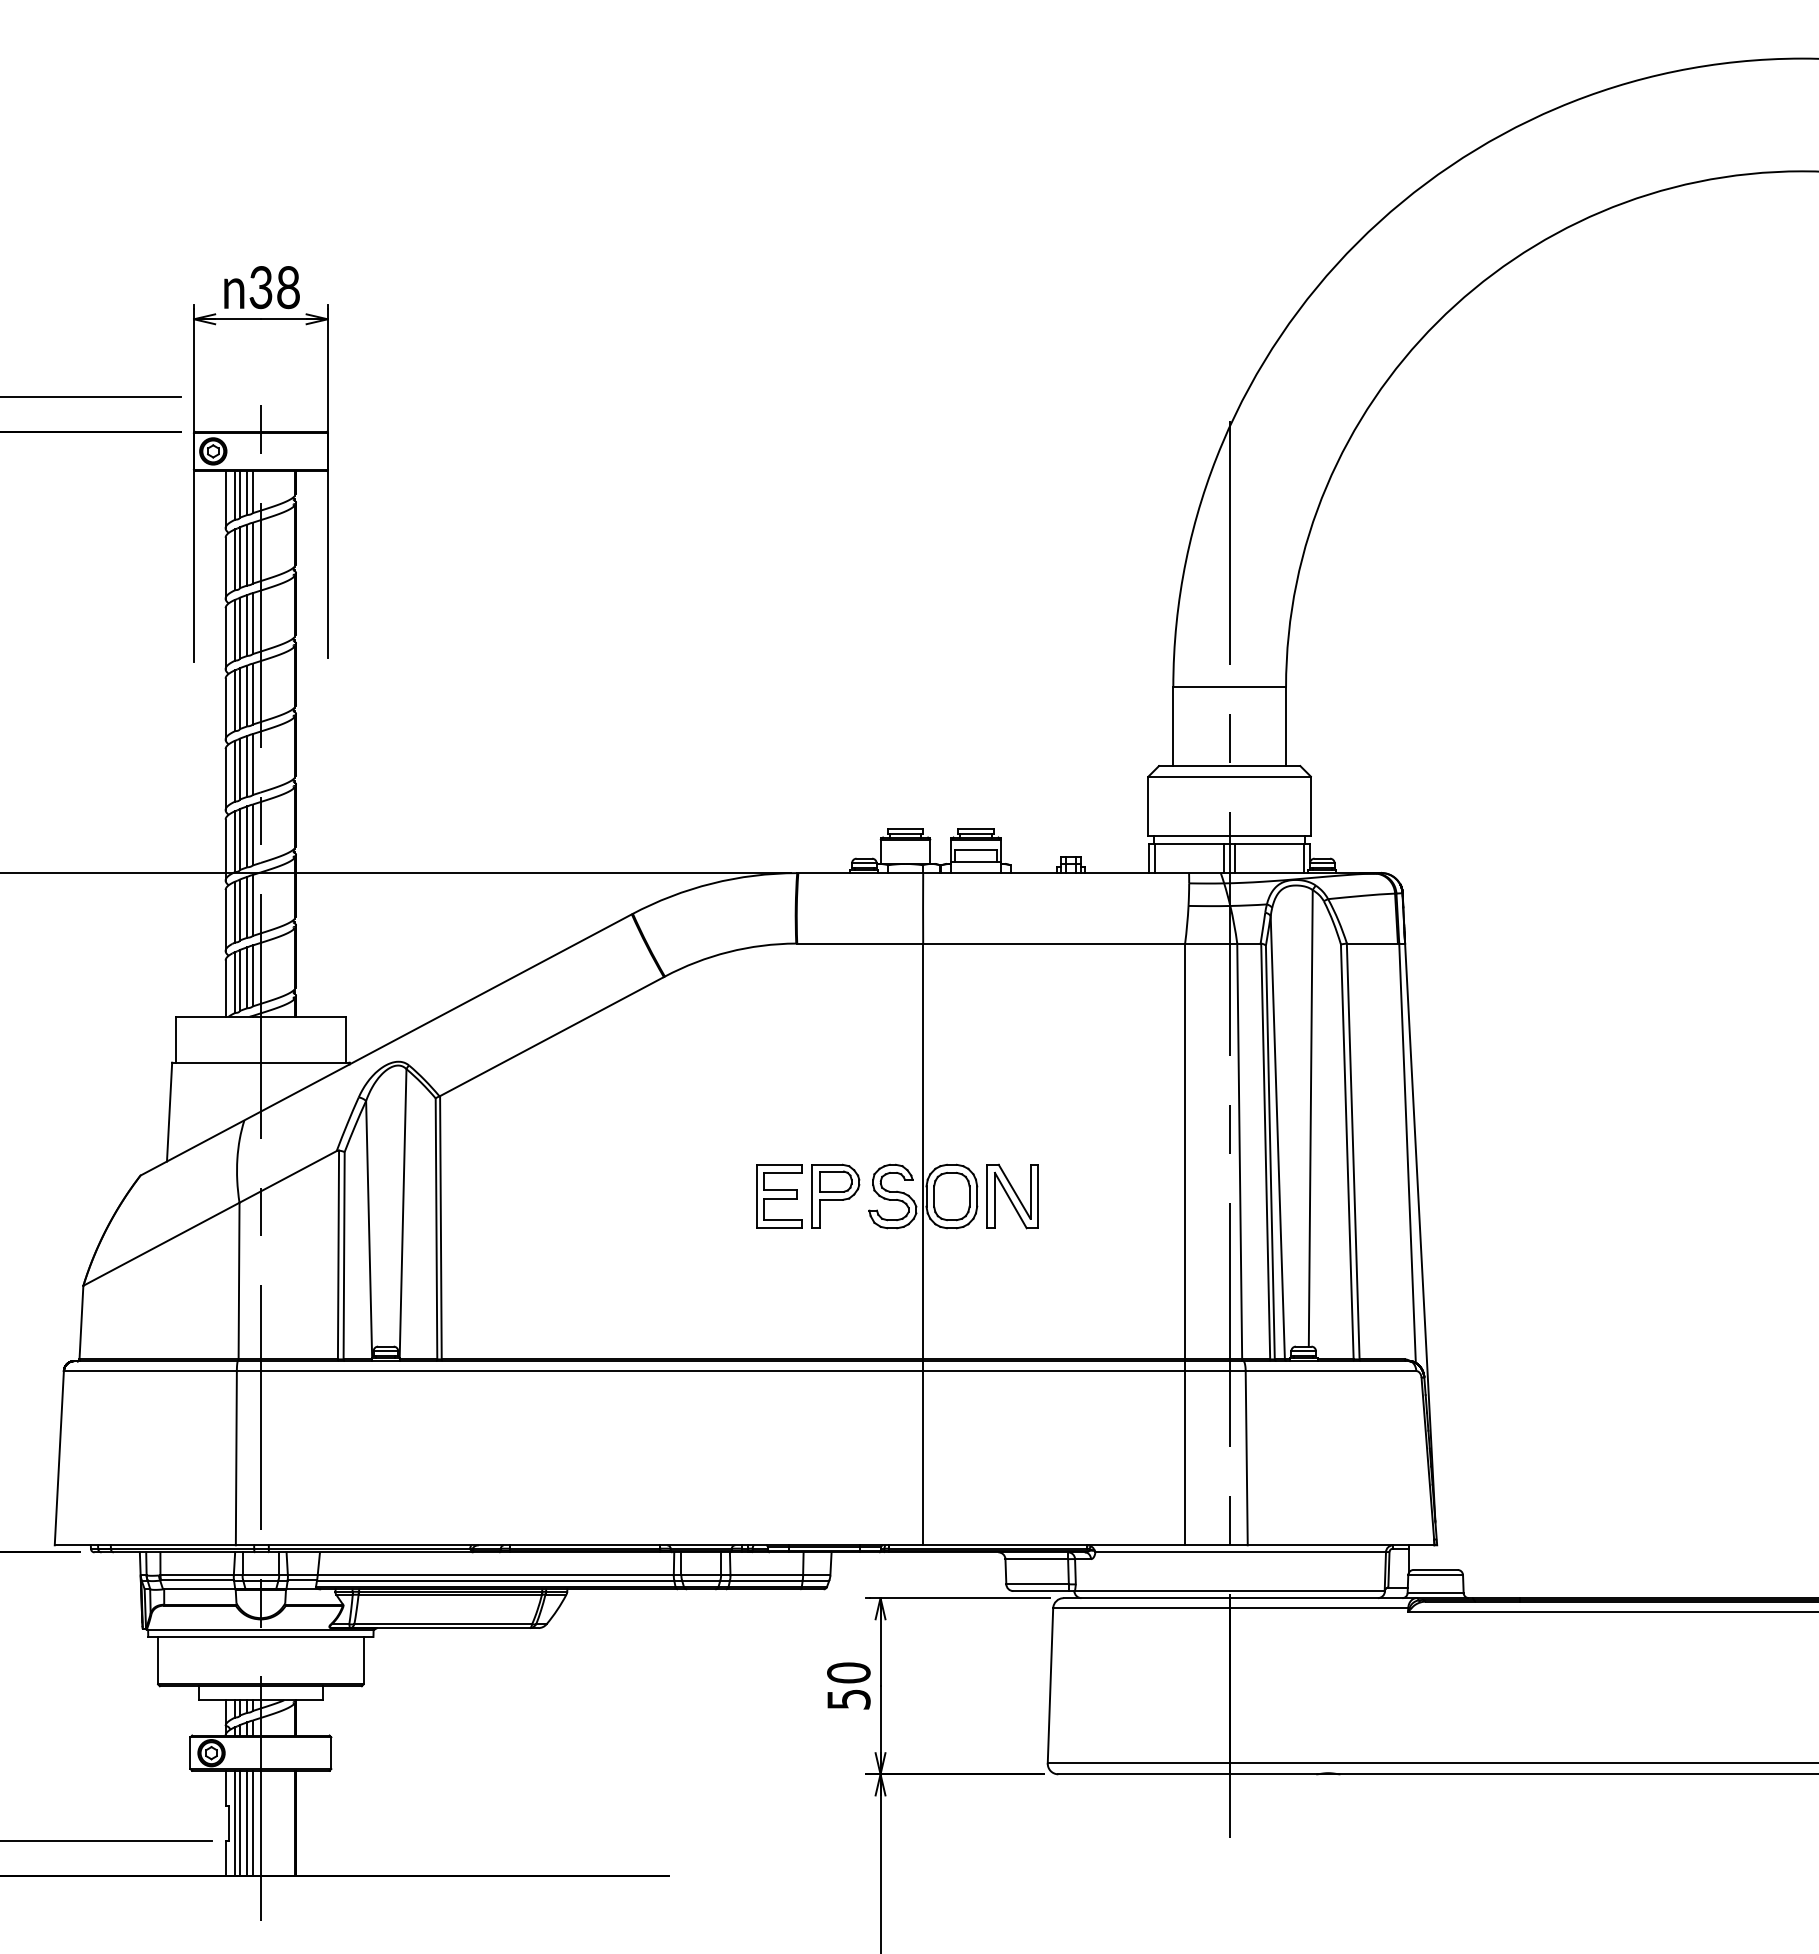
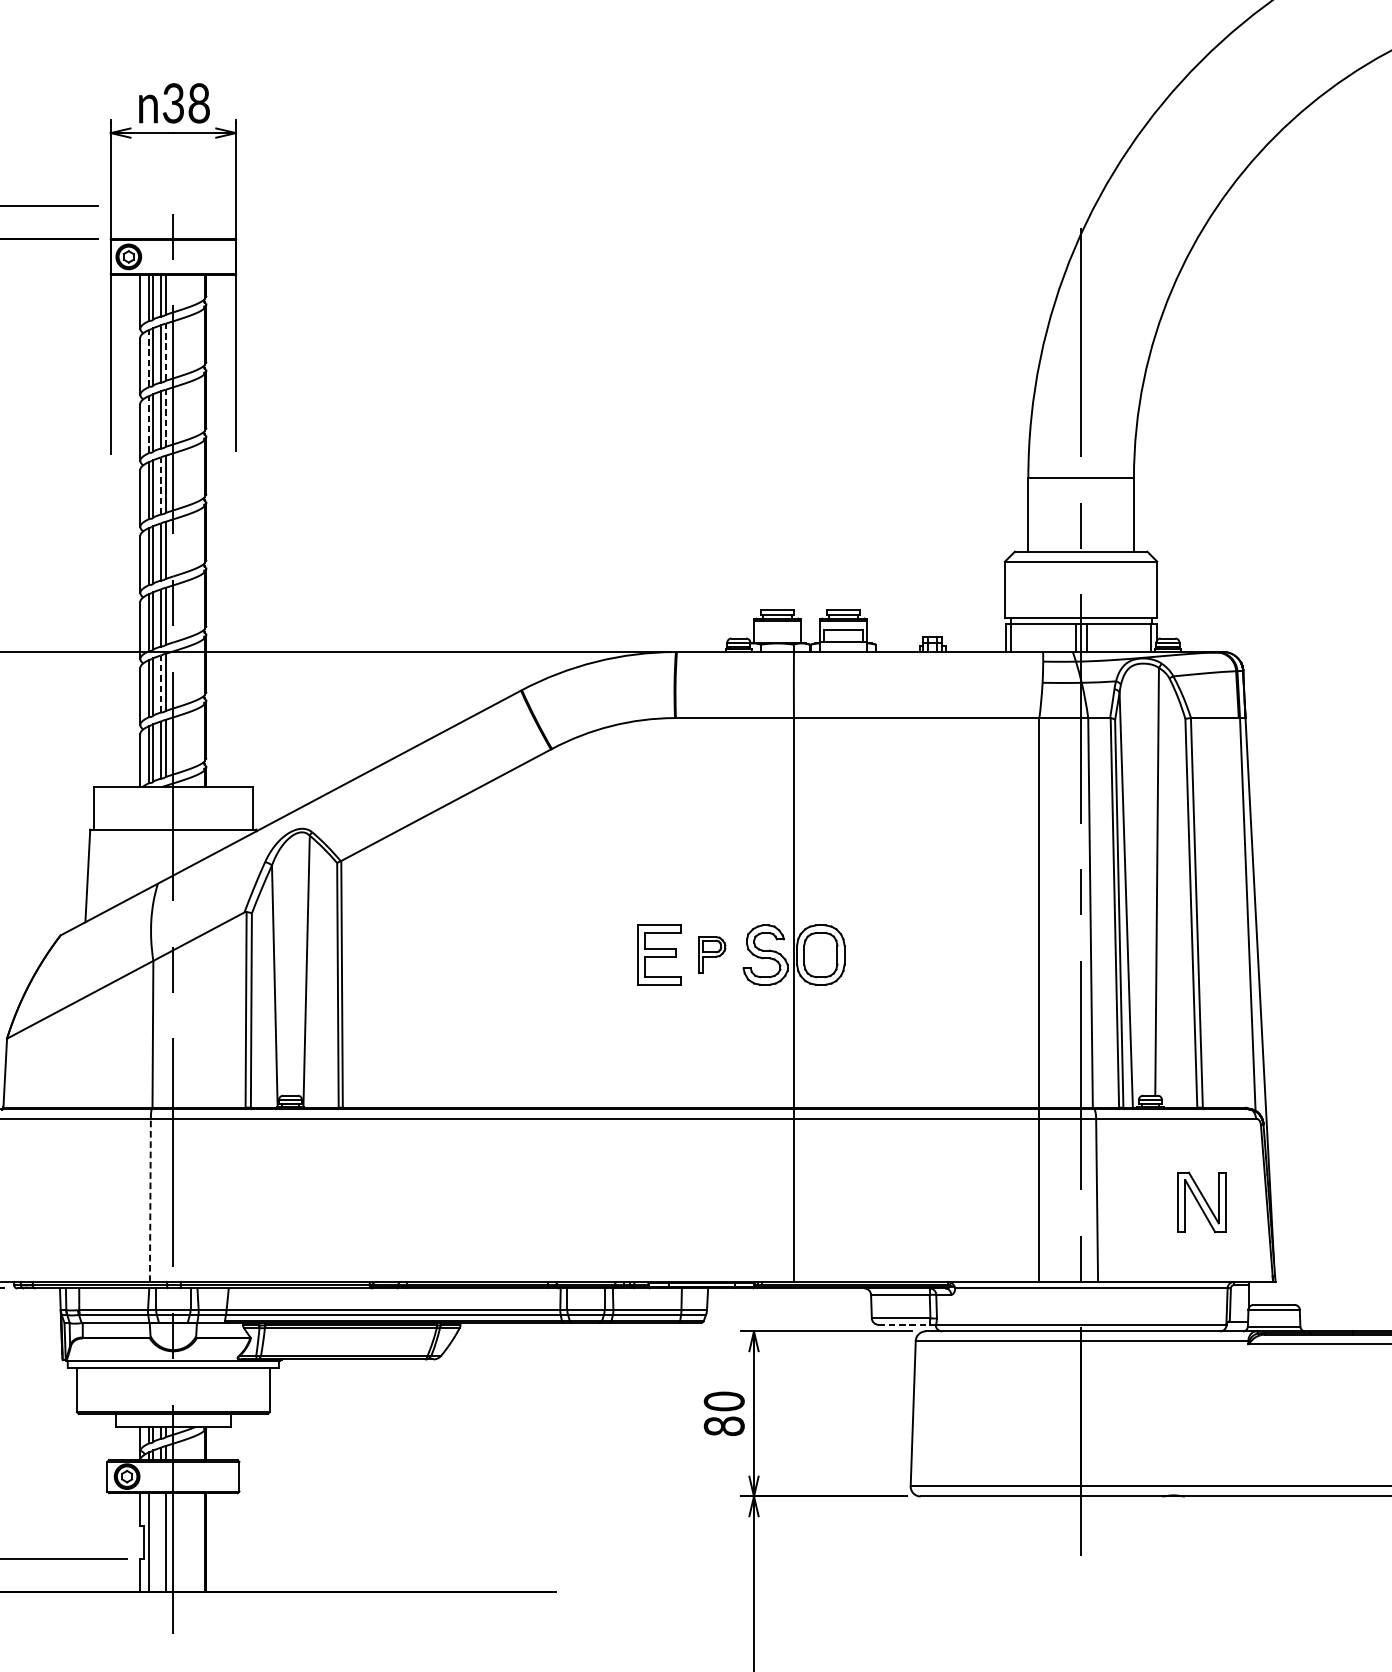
line: (252, 552) -> (165, 351), solid -> dashed
line: (235, 559) -> (149, 358), solid -> dashed
line: (252, 623) -> (165, 418), solid -> dashed
line: (235, 629) -> (149, 423), solid -> dashed
line: (247, 695) -> (160, 485), solid -> dashed
line: (247, 906) -> (160, 683), solid -> dashed
part: (835, 1195) -> (711, 954), size x0.6
part: (1012, 1196) -> (1201, 1202), moved
line: (236, 1457) -> (150, 1199), solid -> dashed
line: (1044, 1591) -> (907, 1325), solid -> dashed
text: (848, 1699) -> (723, 1426), 50 -> 80
line: (239, 1823) -> (153, 1542), removed
line: (247, 1823) -> (160, 1542), removed

